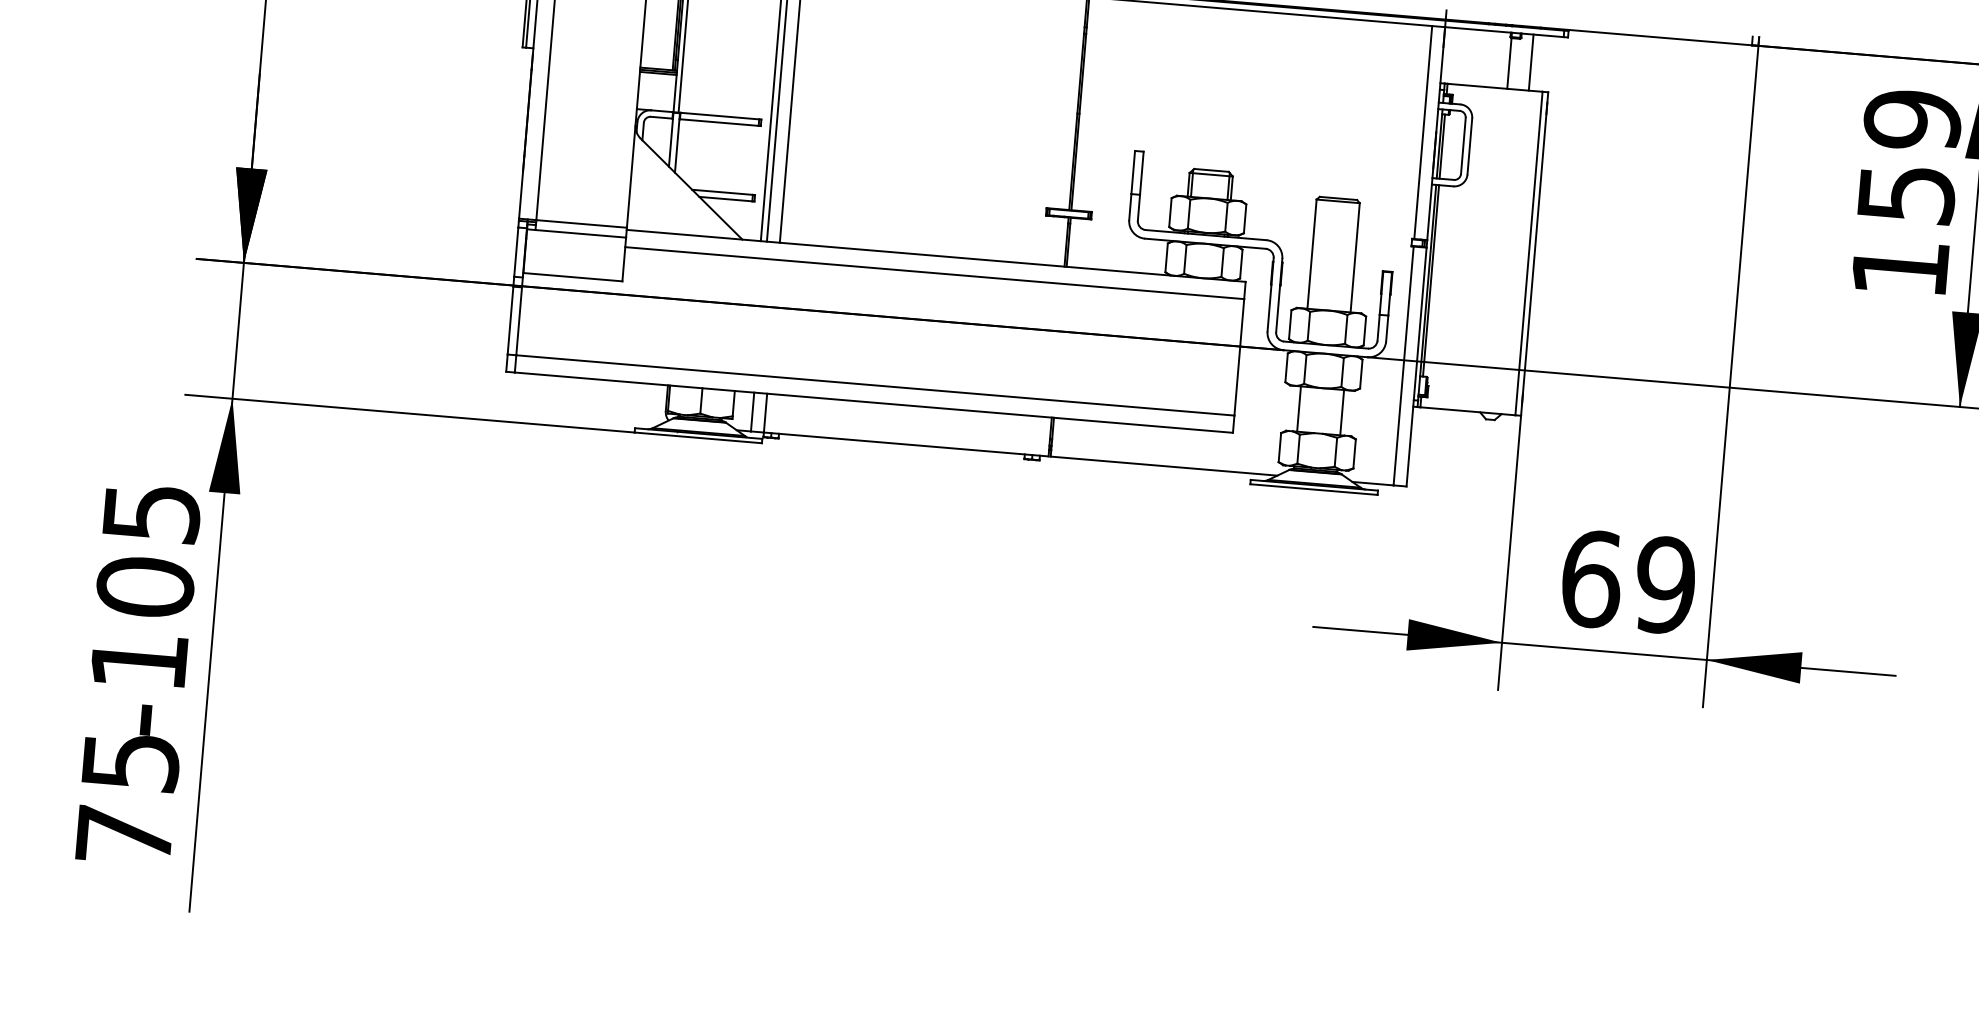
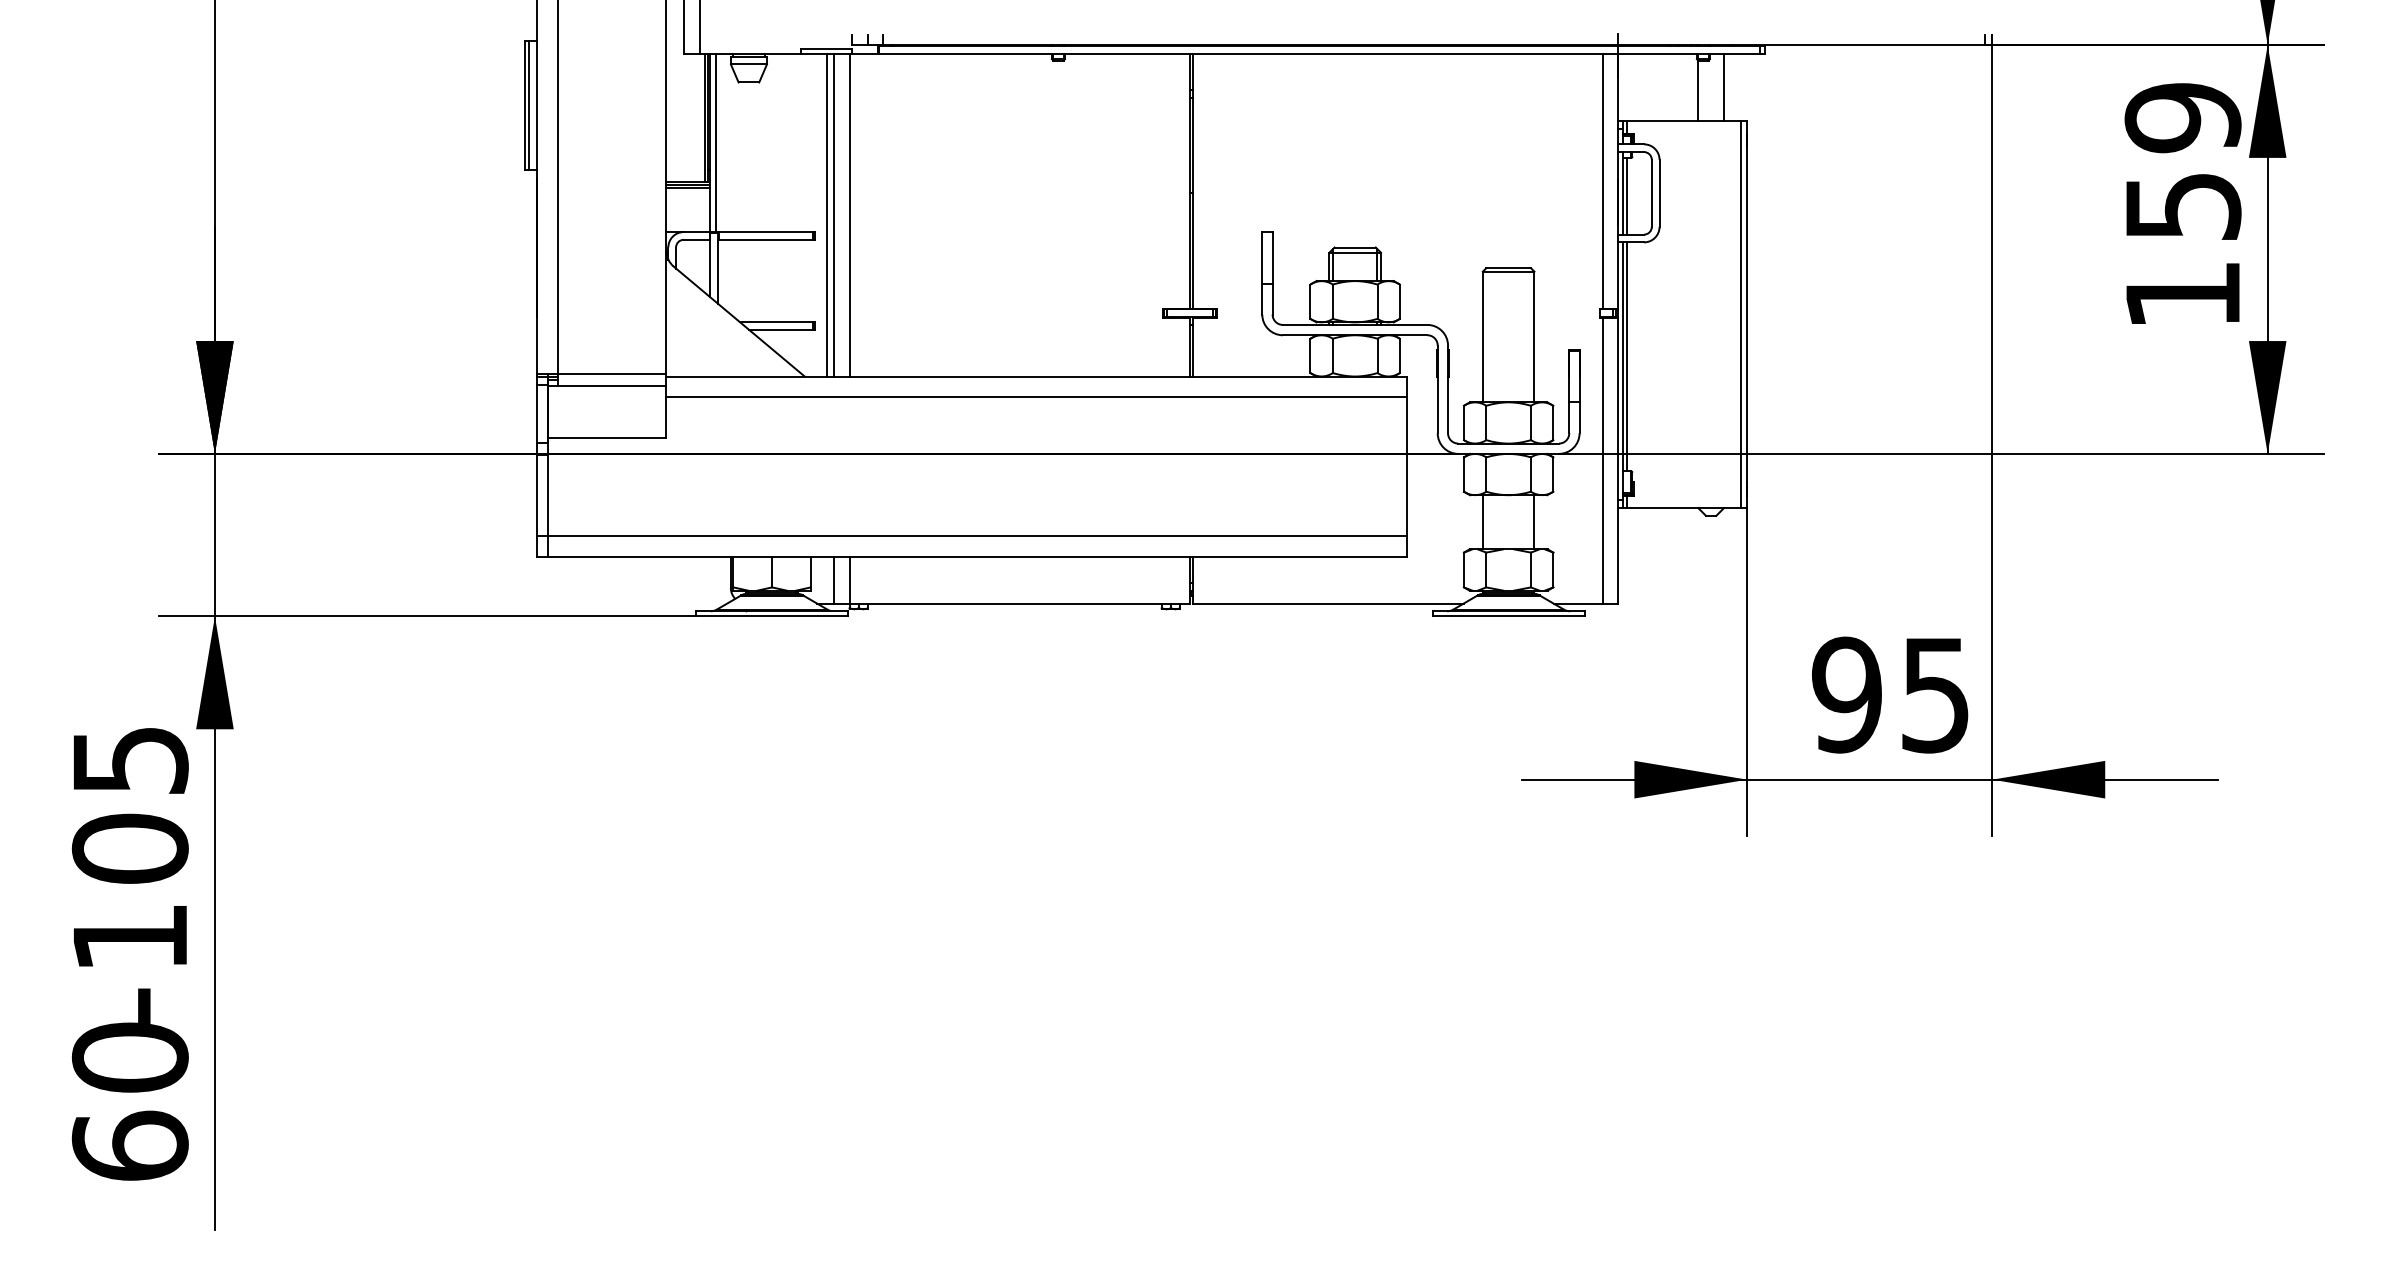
text: (1628, 581) -> (1891, 694), 69 -> 95
text: (127, 798) -> (129, 1101), 75 -> 60

